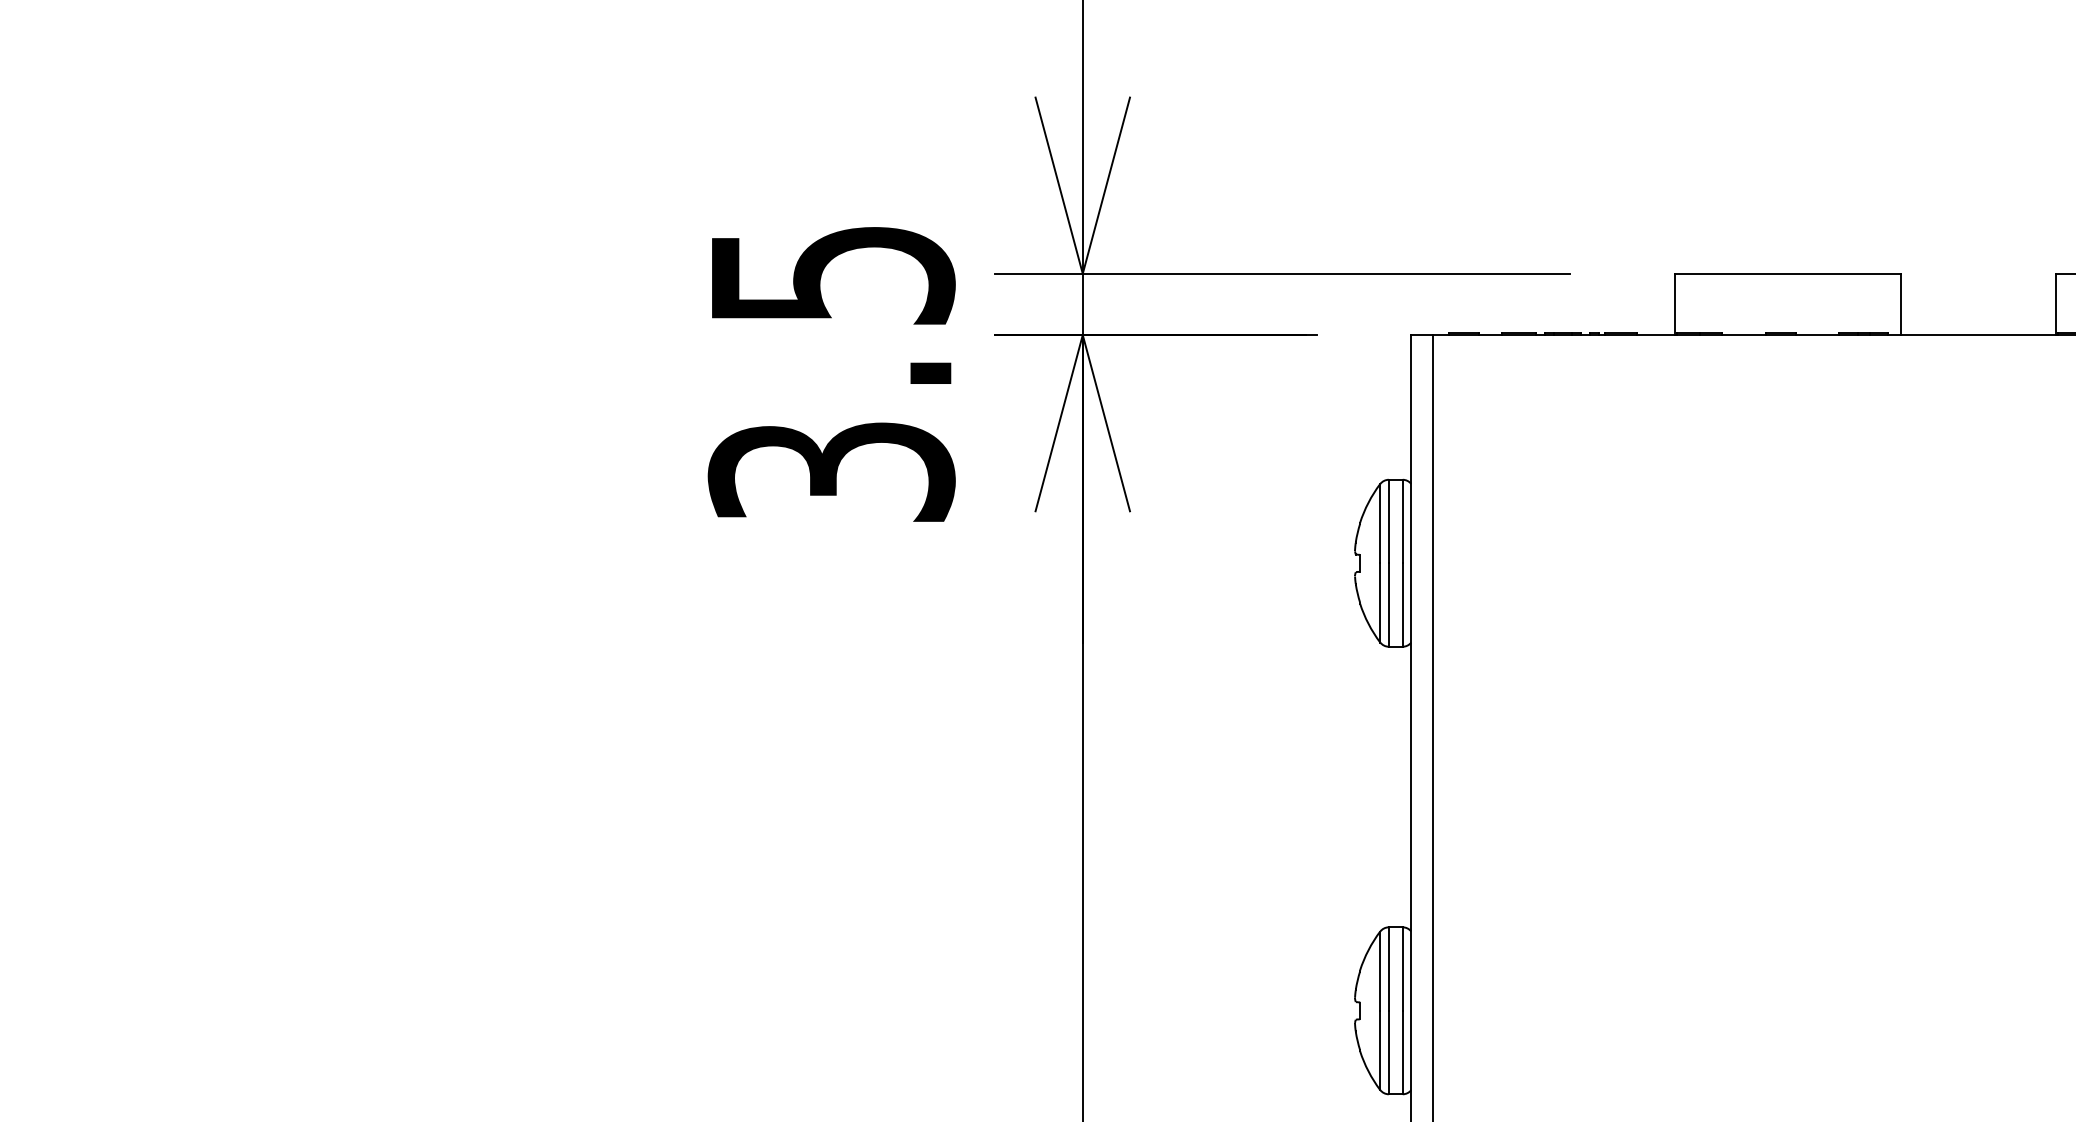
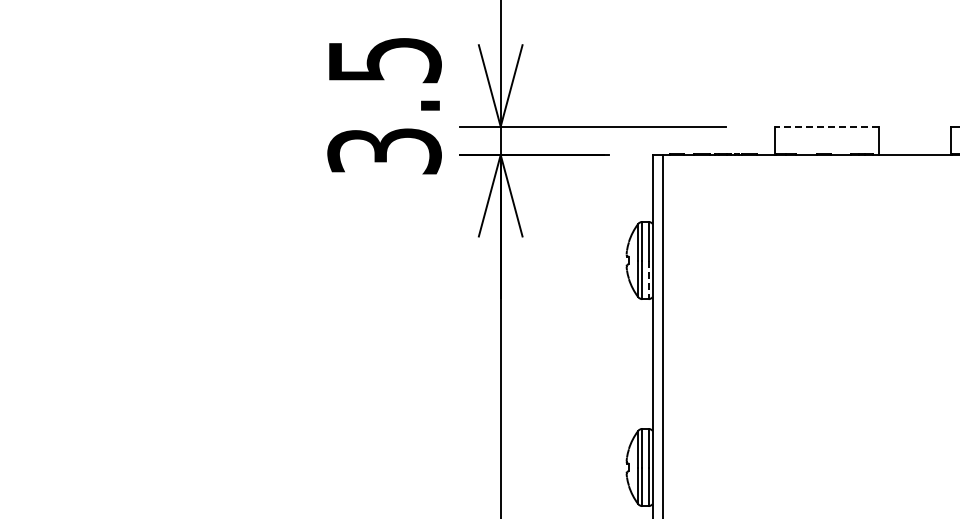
line: (1787, 273) -> (826, 126), solid -> dashed
text: (831, 375) -> (384, 106), moved
line: (1402, 606) -> (648, 280), solid -> dashed

